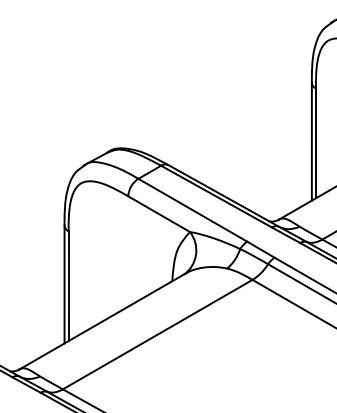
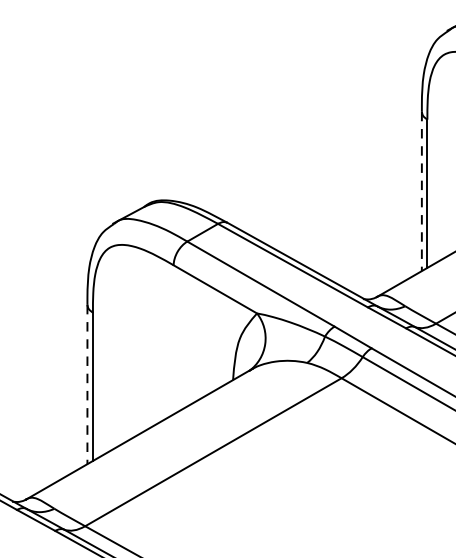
line: (311, 141) -> (421, 191), solid -> dashed
line: (64, 284) -> (87, 384), solid -> dashed

